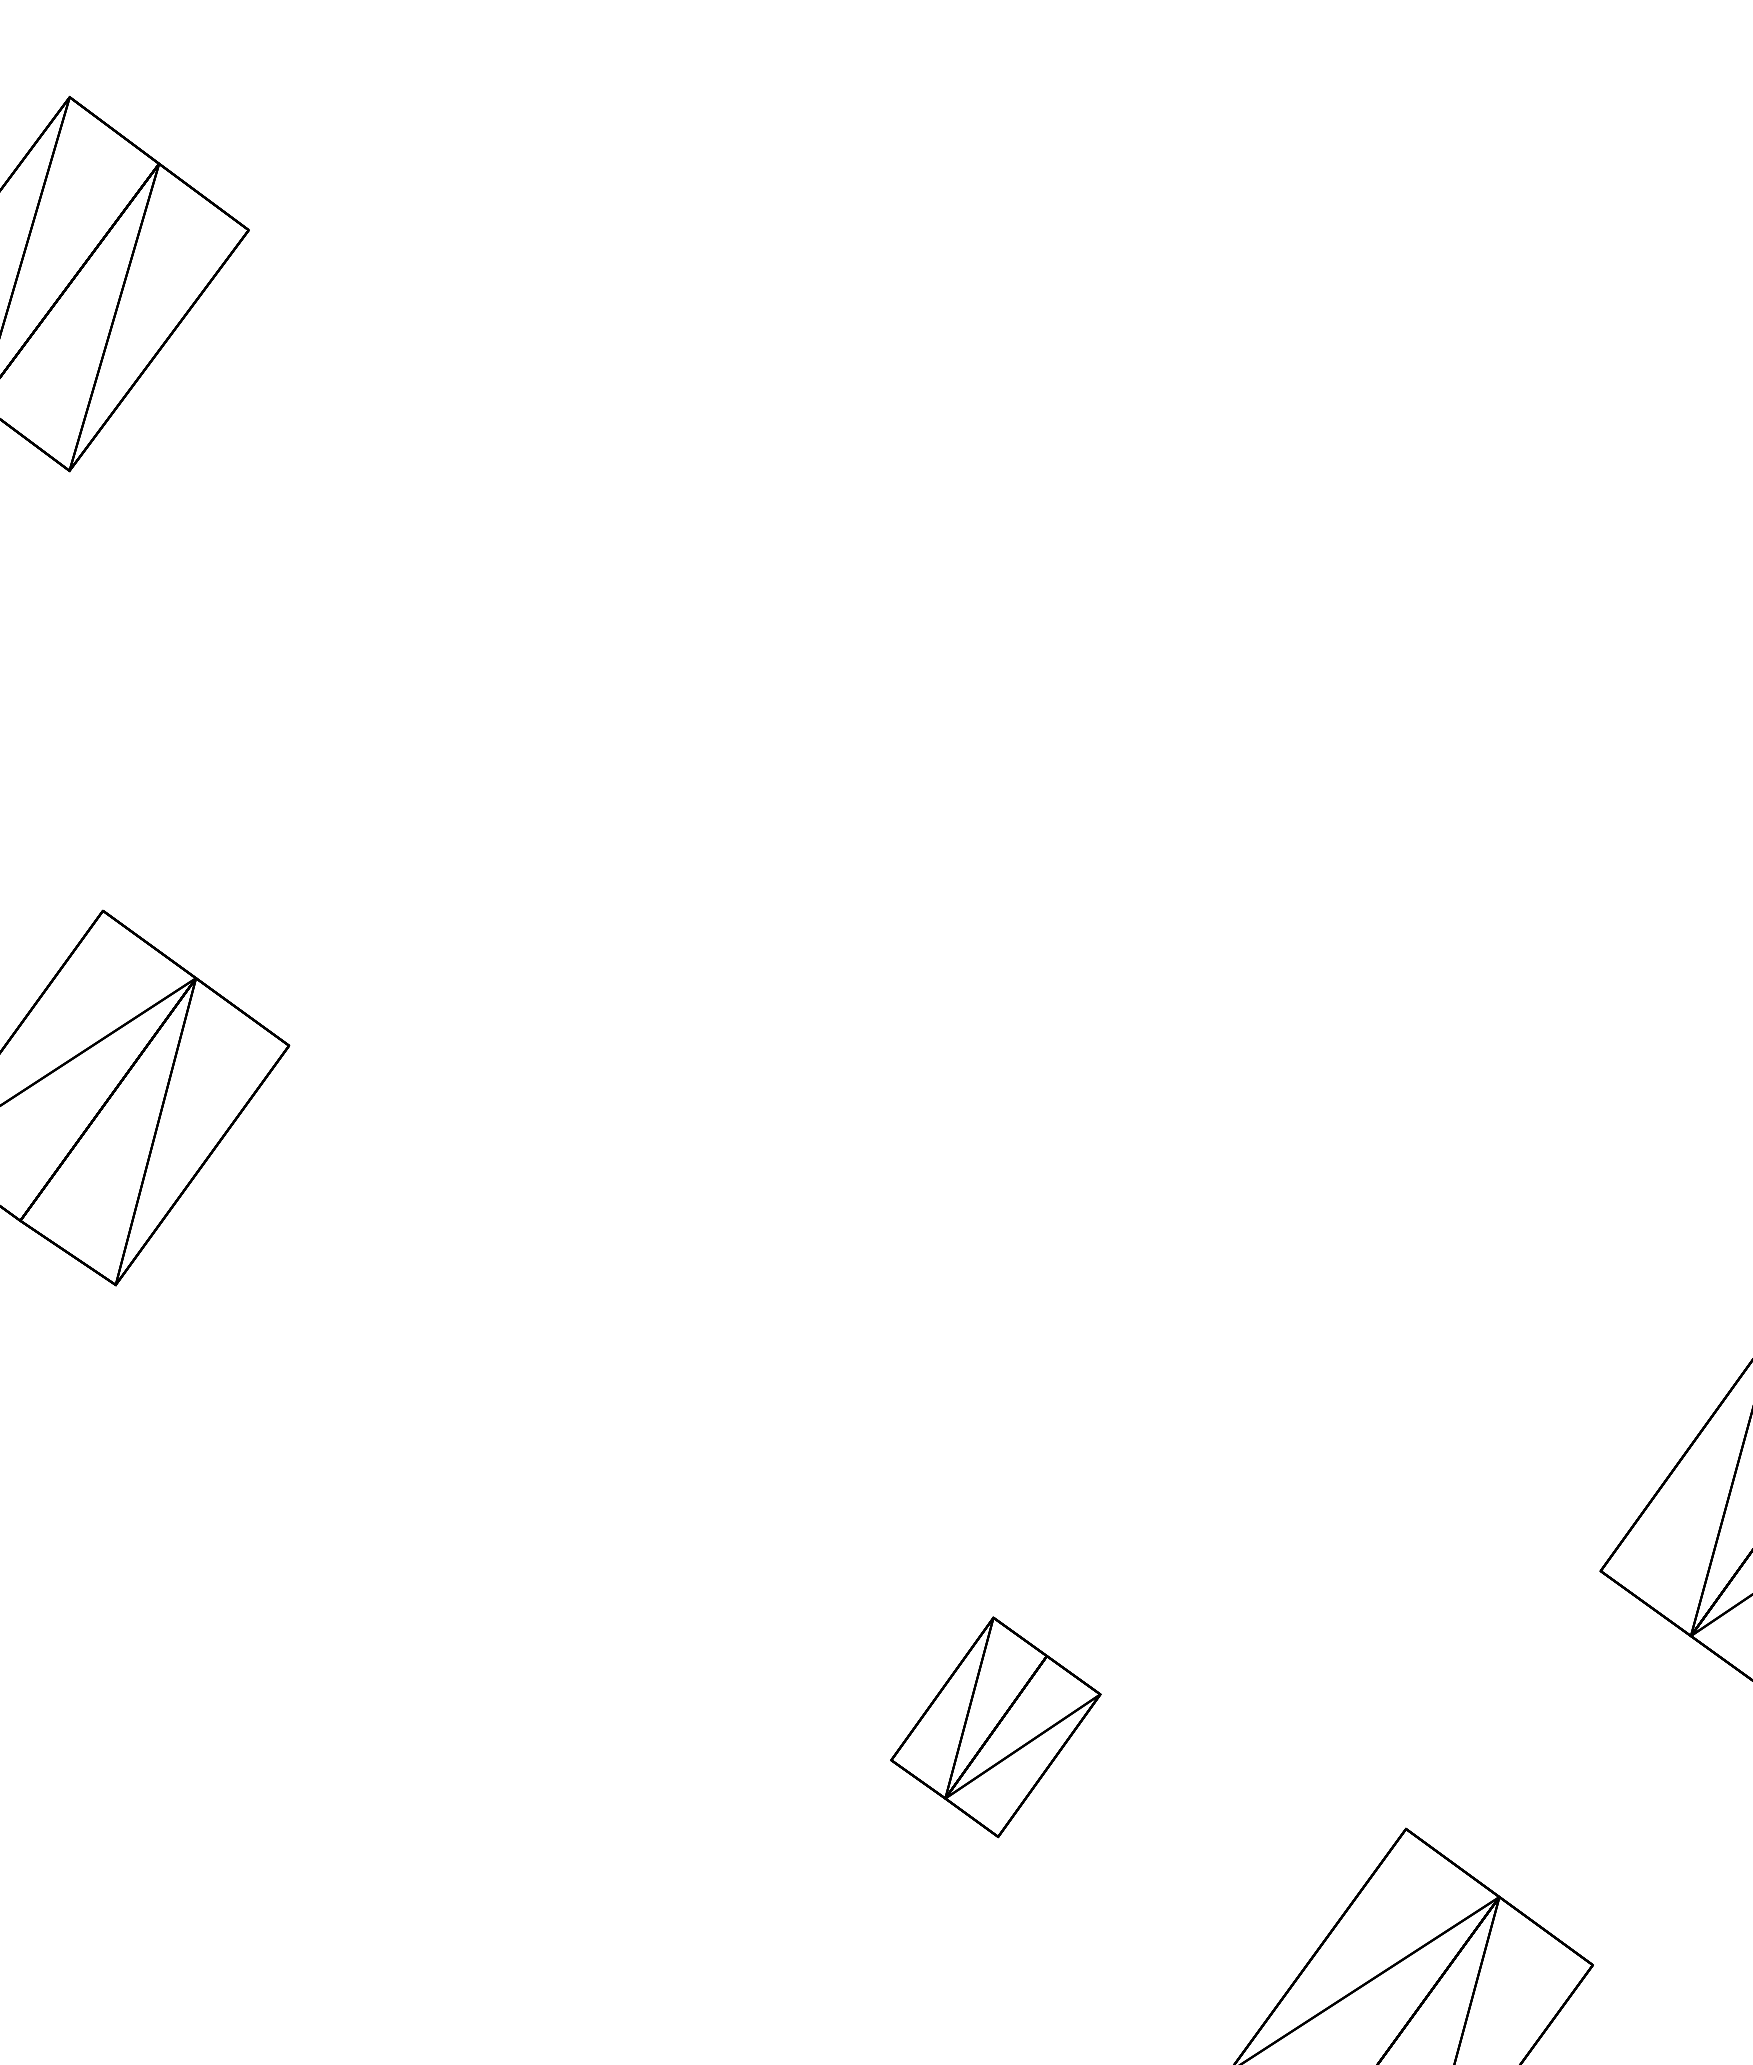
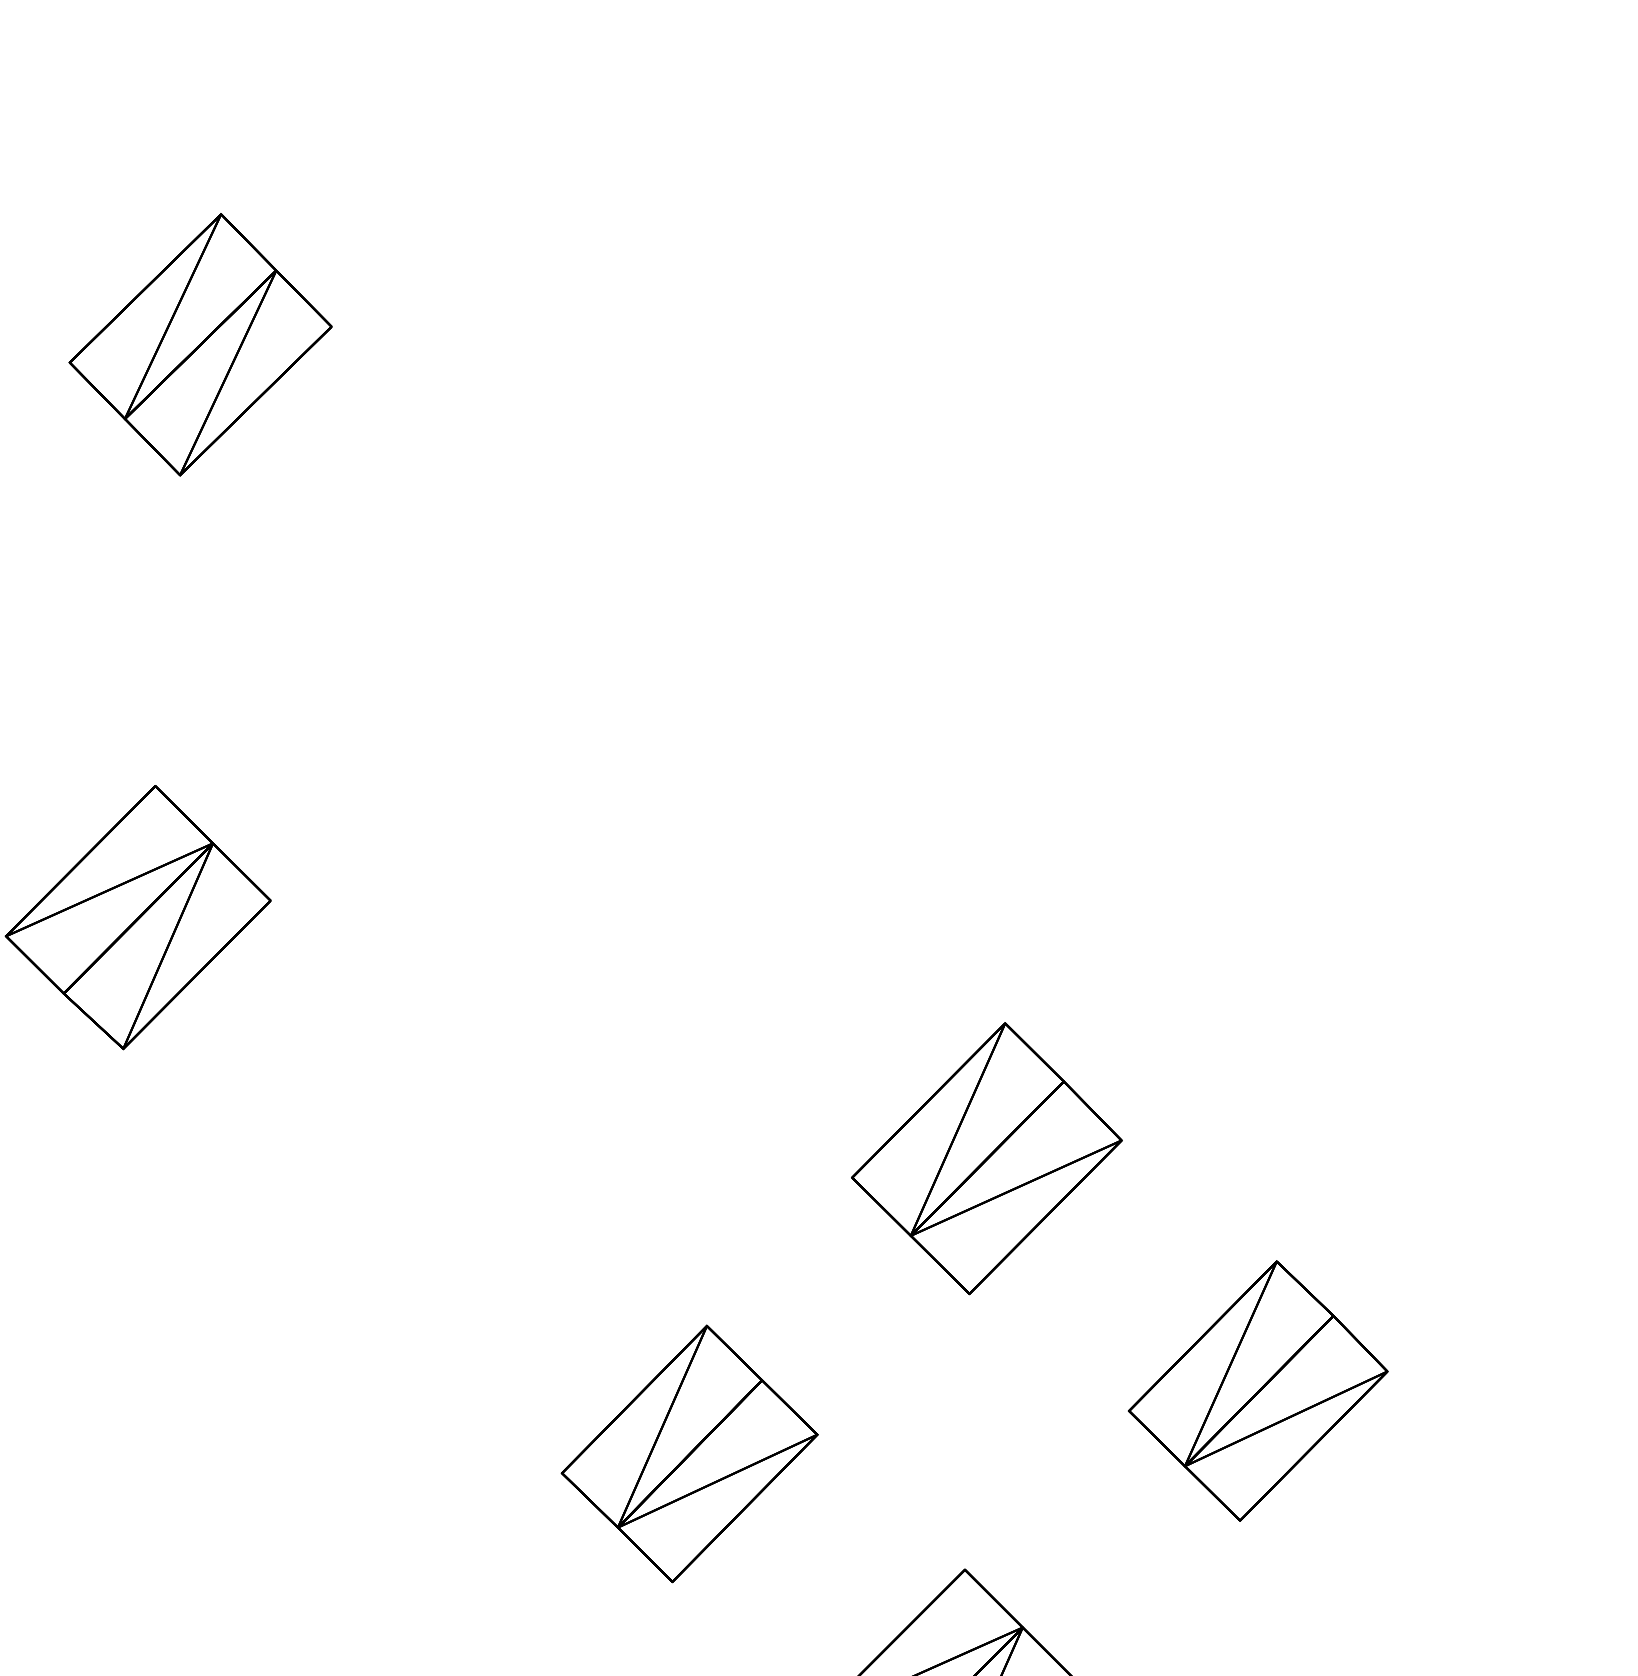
part: (1346, 1249) -> (986, 1158), added
part: (995, 1726) -> (689, 1453), size x1.67

